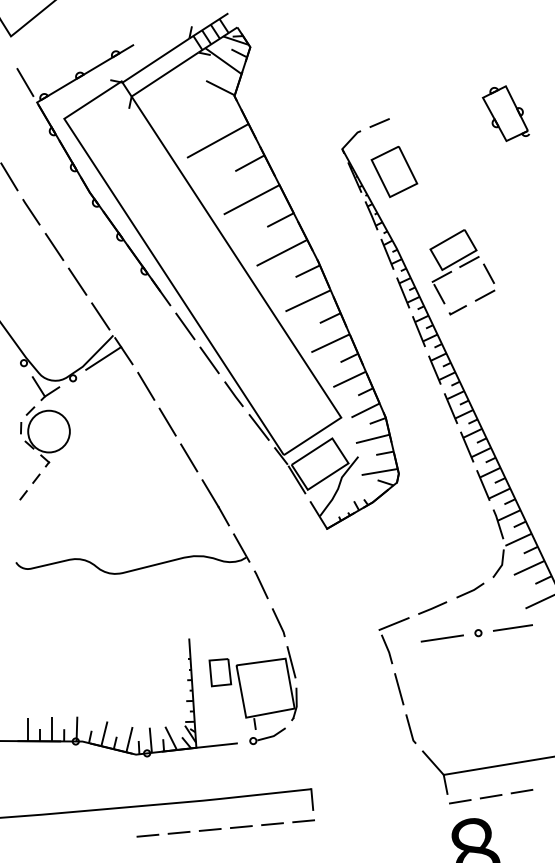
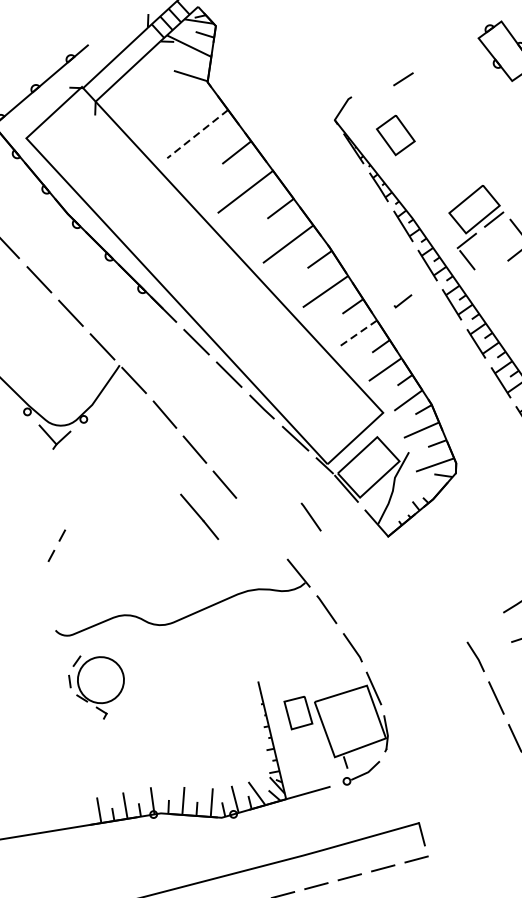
line: (379, 122) -> (403, 78), moved
line: (217, 141) -> (197, 134), solid -> dashed
part: (394, 171) -> (395, 134), size x0.7
line: (457, 310) -> (402, 301), moved
line: (330, 343) -> (357, 334), solid -> dashed
line: (103, 358) -> (113, 392), removed
part: (45, 436) -> (97, 686), moved
line: (261, 499) -> (311, 516), added
line: (215, 502) -> (199, 516), moved
line: (393, 623) -> (478, 627), removed

